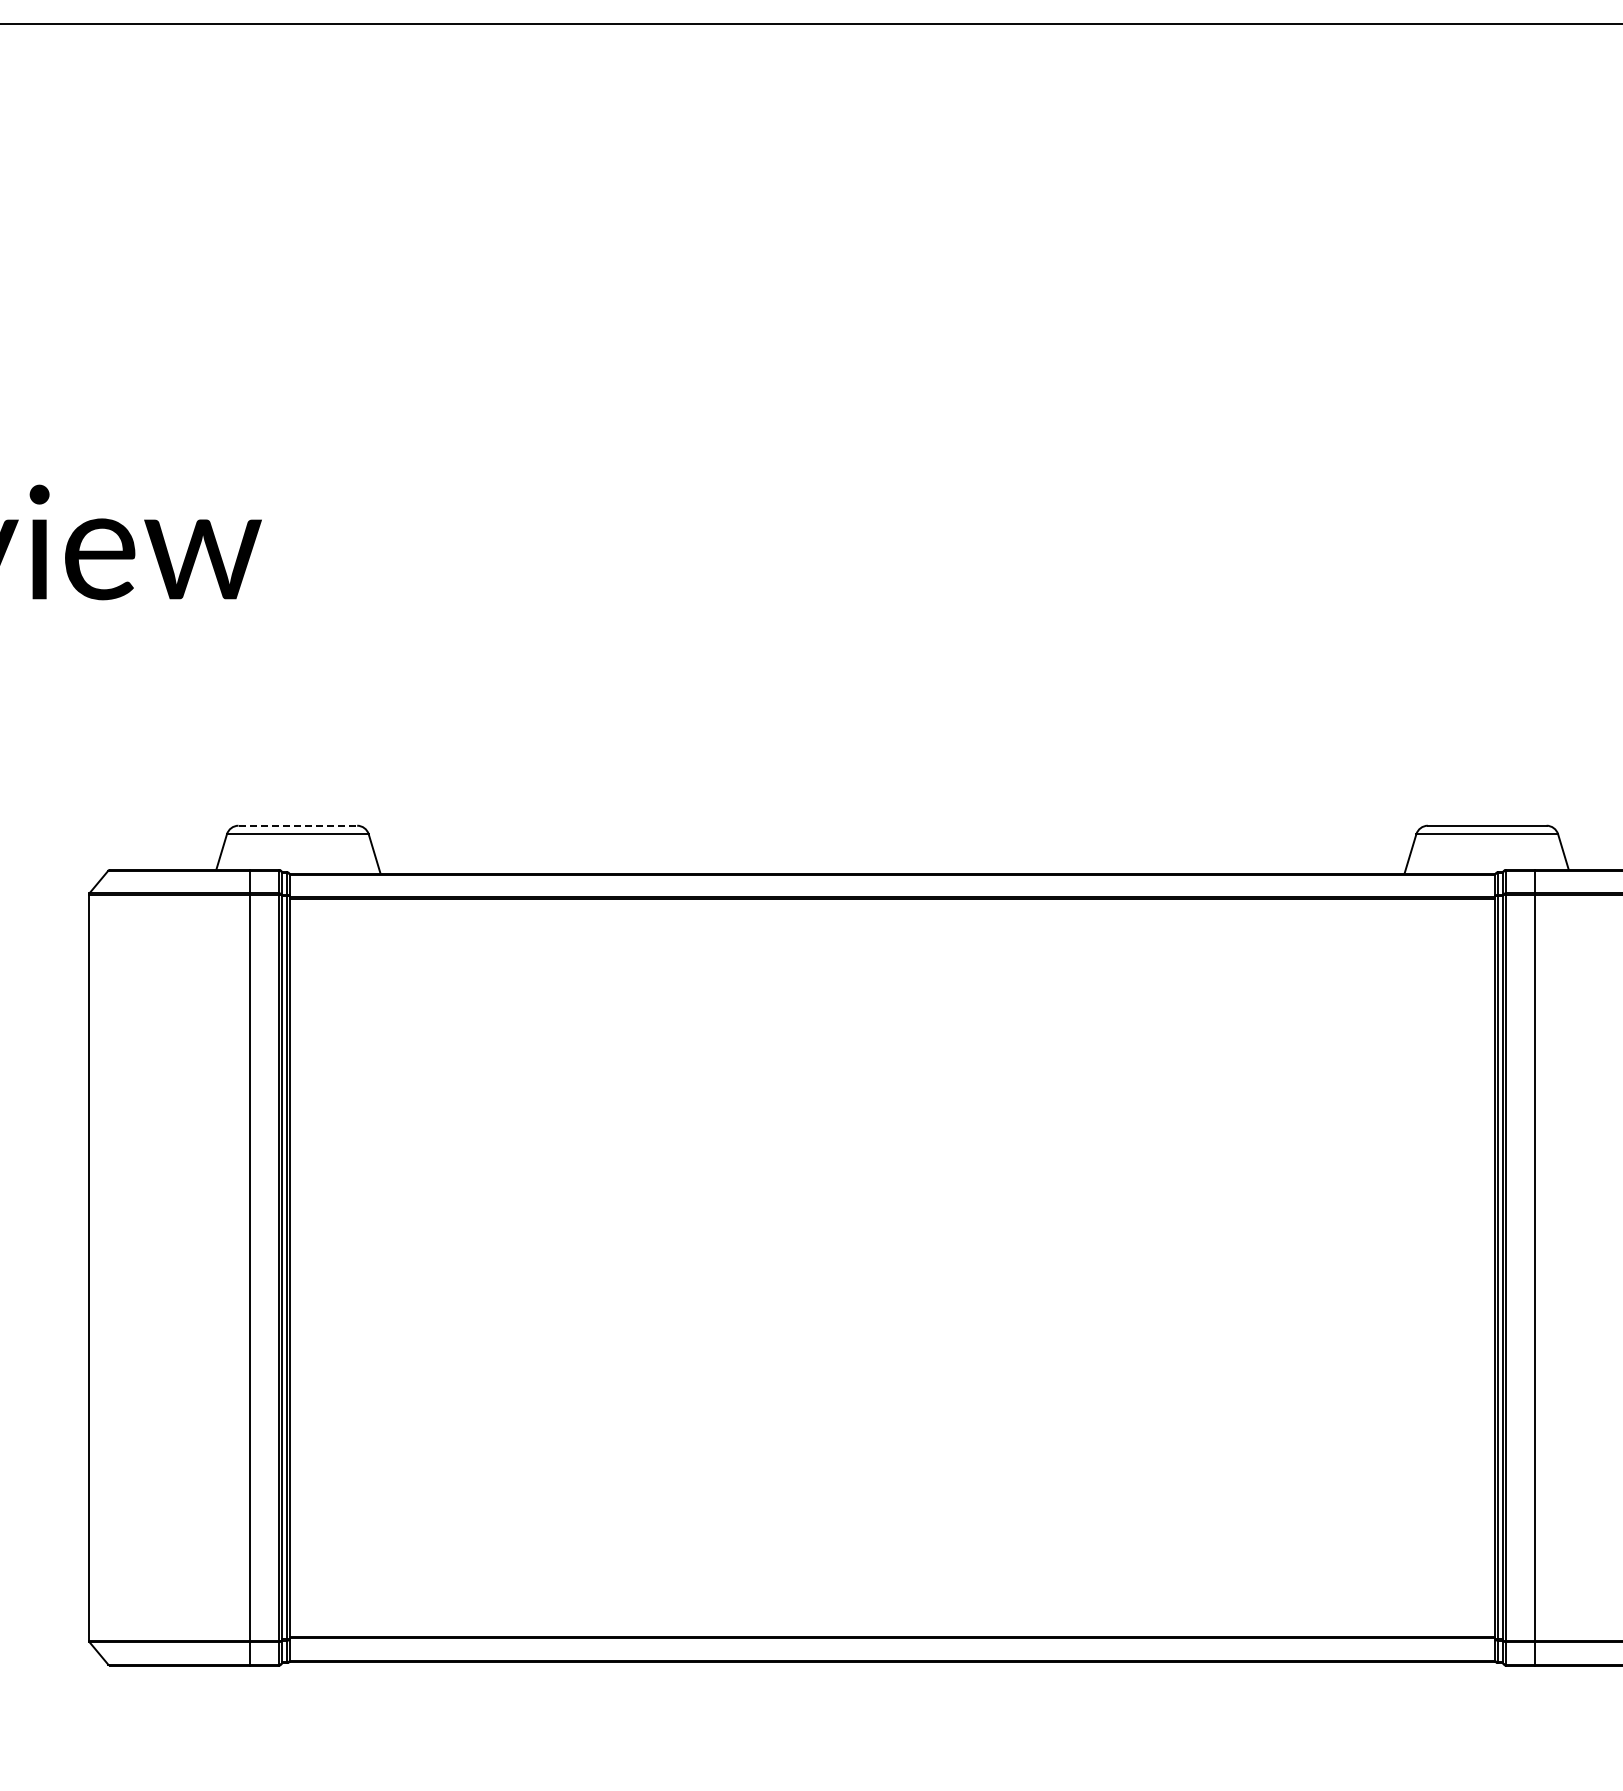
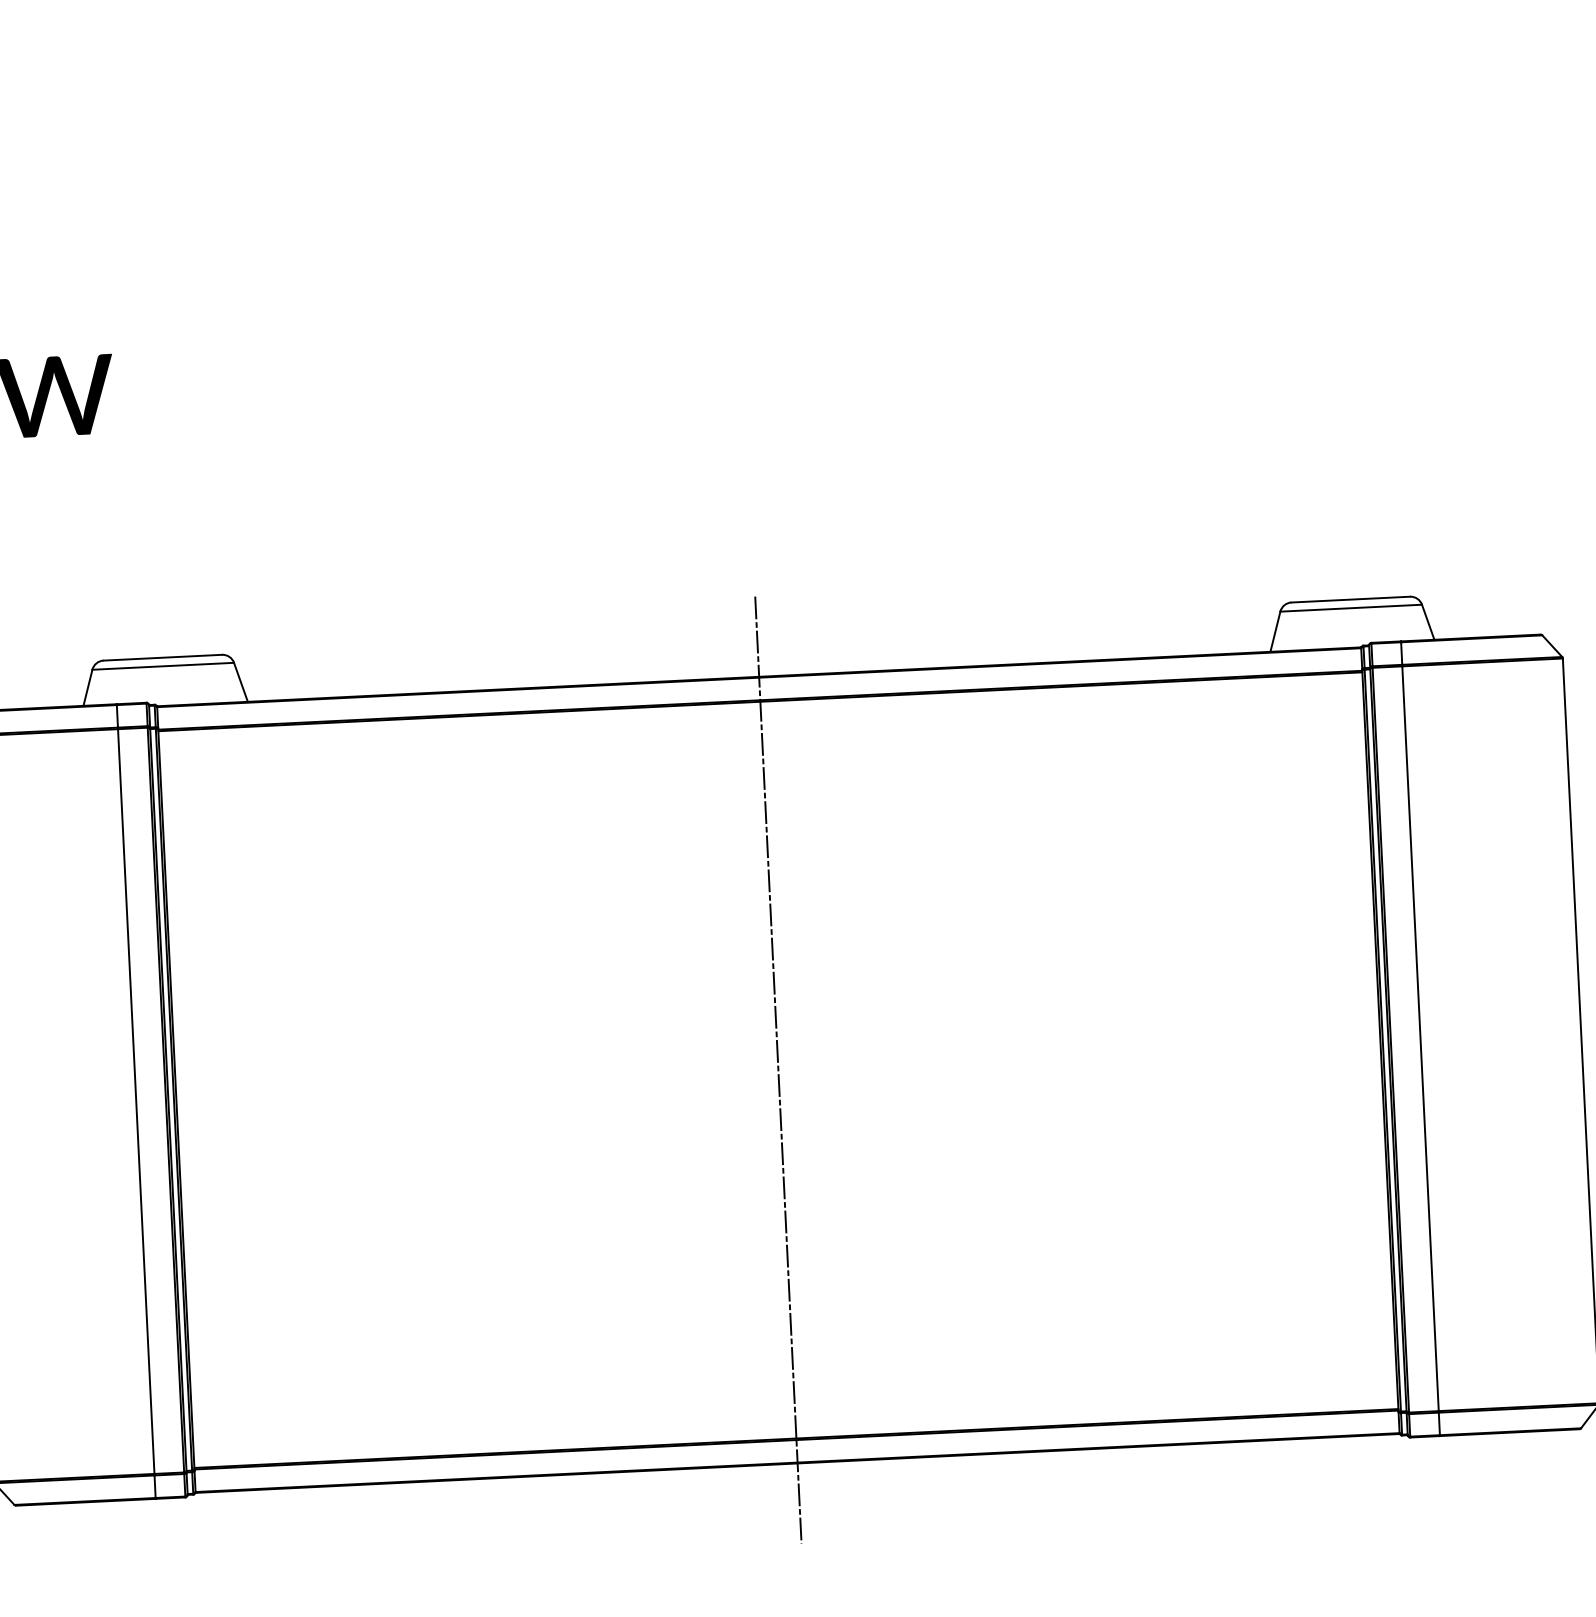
line: (298, 825) -> (163, 657), dashed -> solid
line: (892, 1267) -> (778, 1069), added

